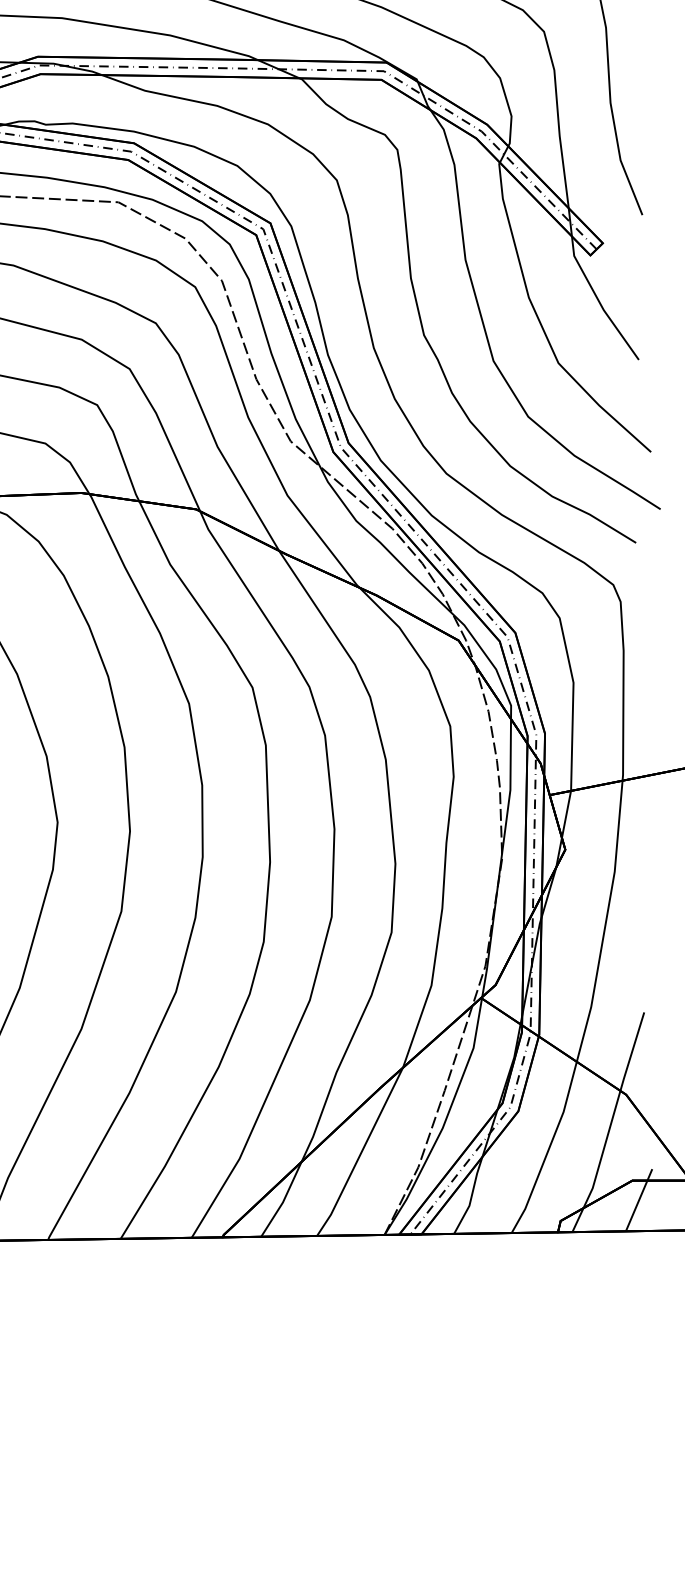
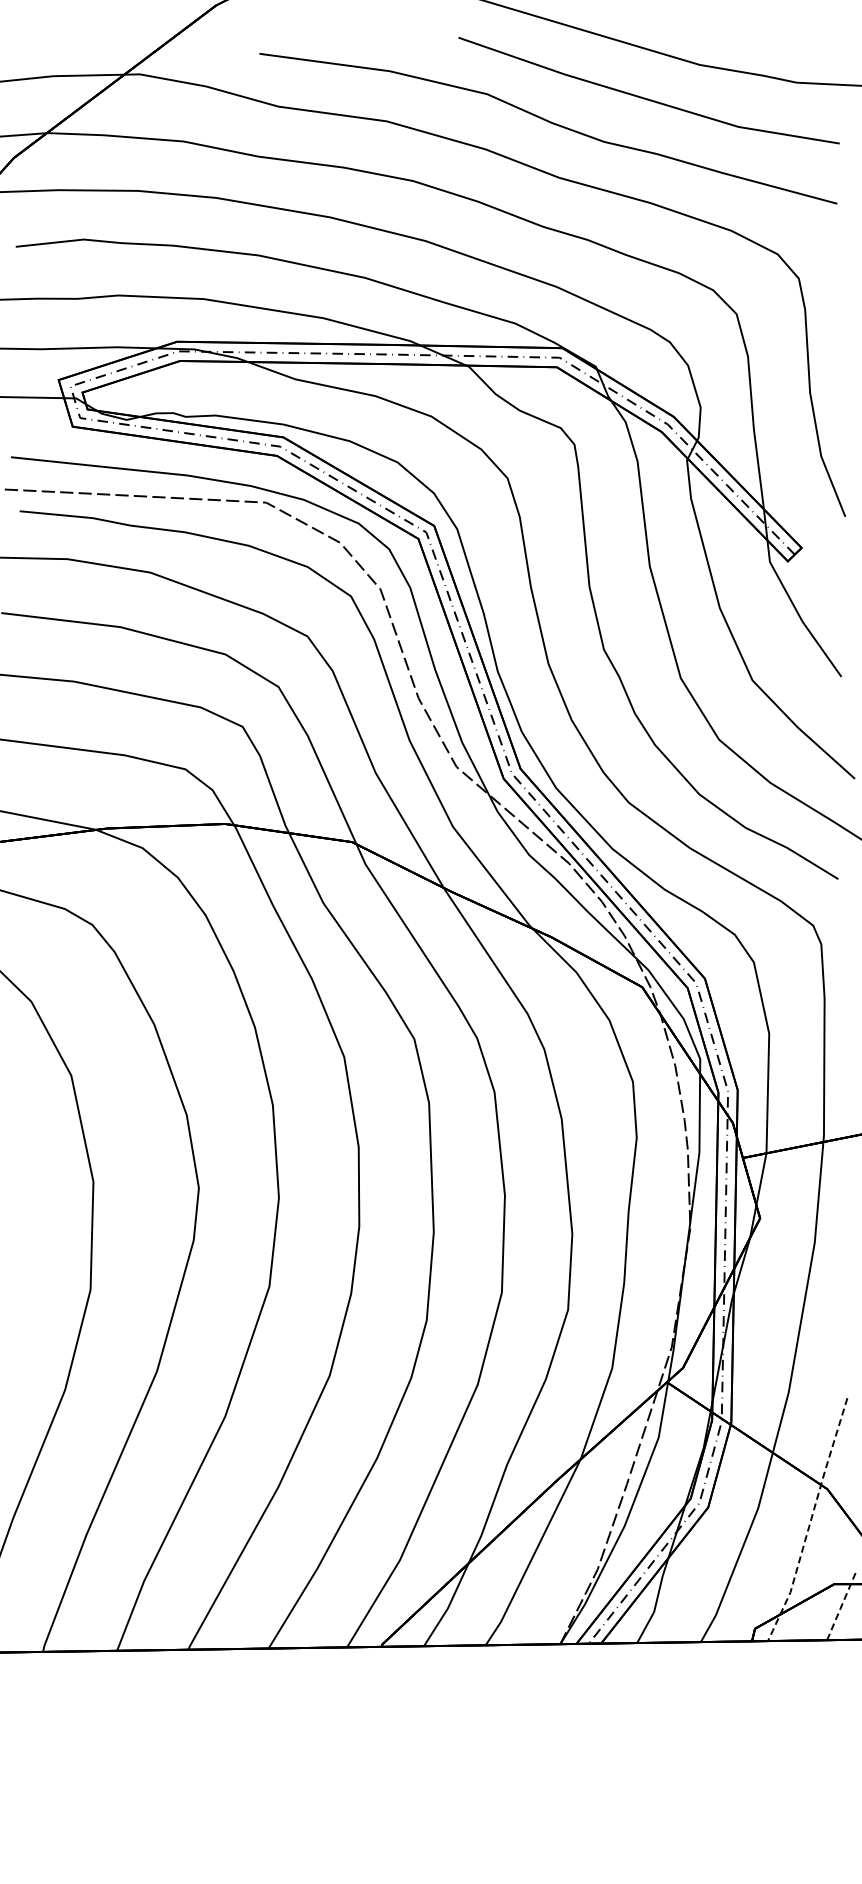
line: (610, 1123) -> (810, 1521), solid -> dashed
line: (638, 1199) -> (841, 1605), solid -> dashed

